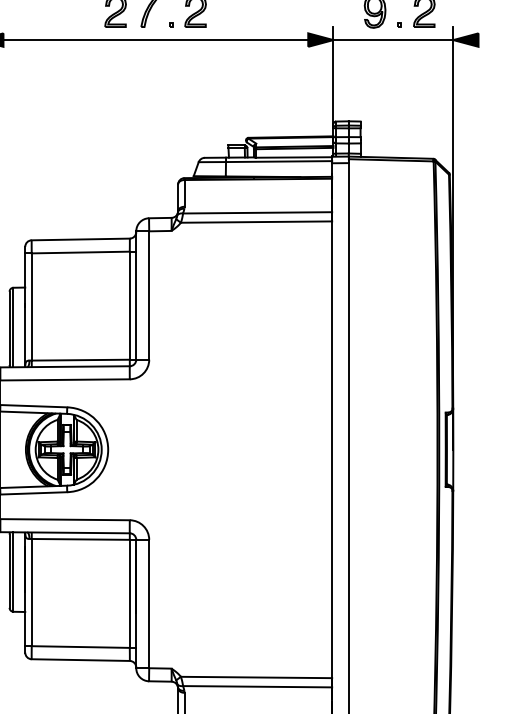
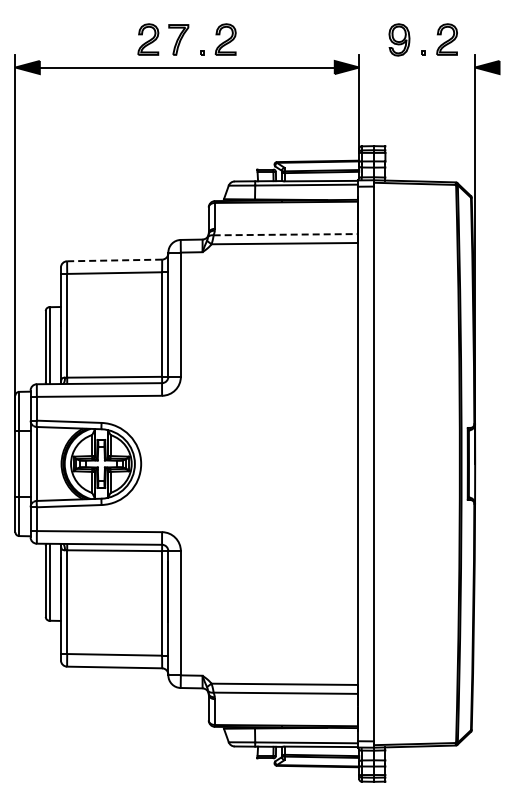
line: (393, 40) -> (417, 67), removed
line: (258, 212) -> (286, 234), solid -> dashed
line: (80, 239) -> (114, 260), solid -> dashed

